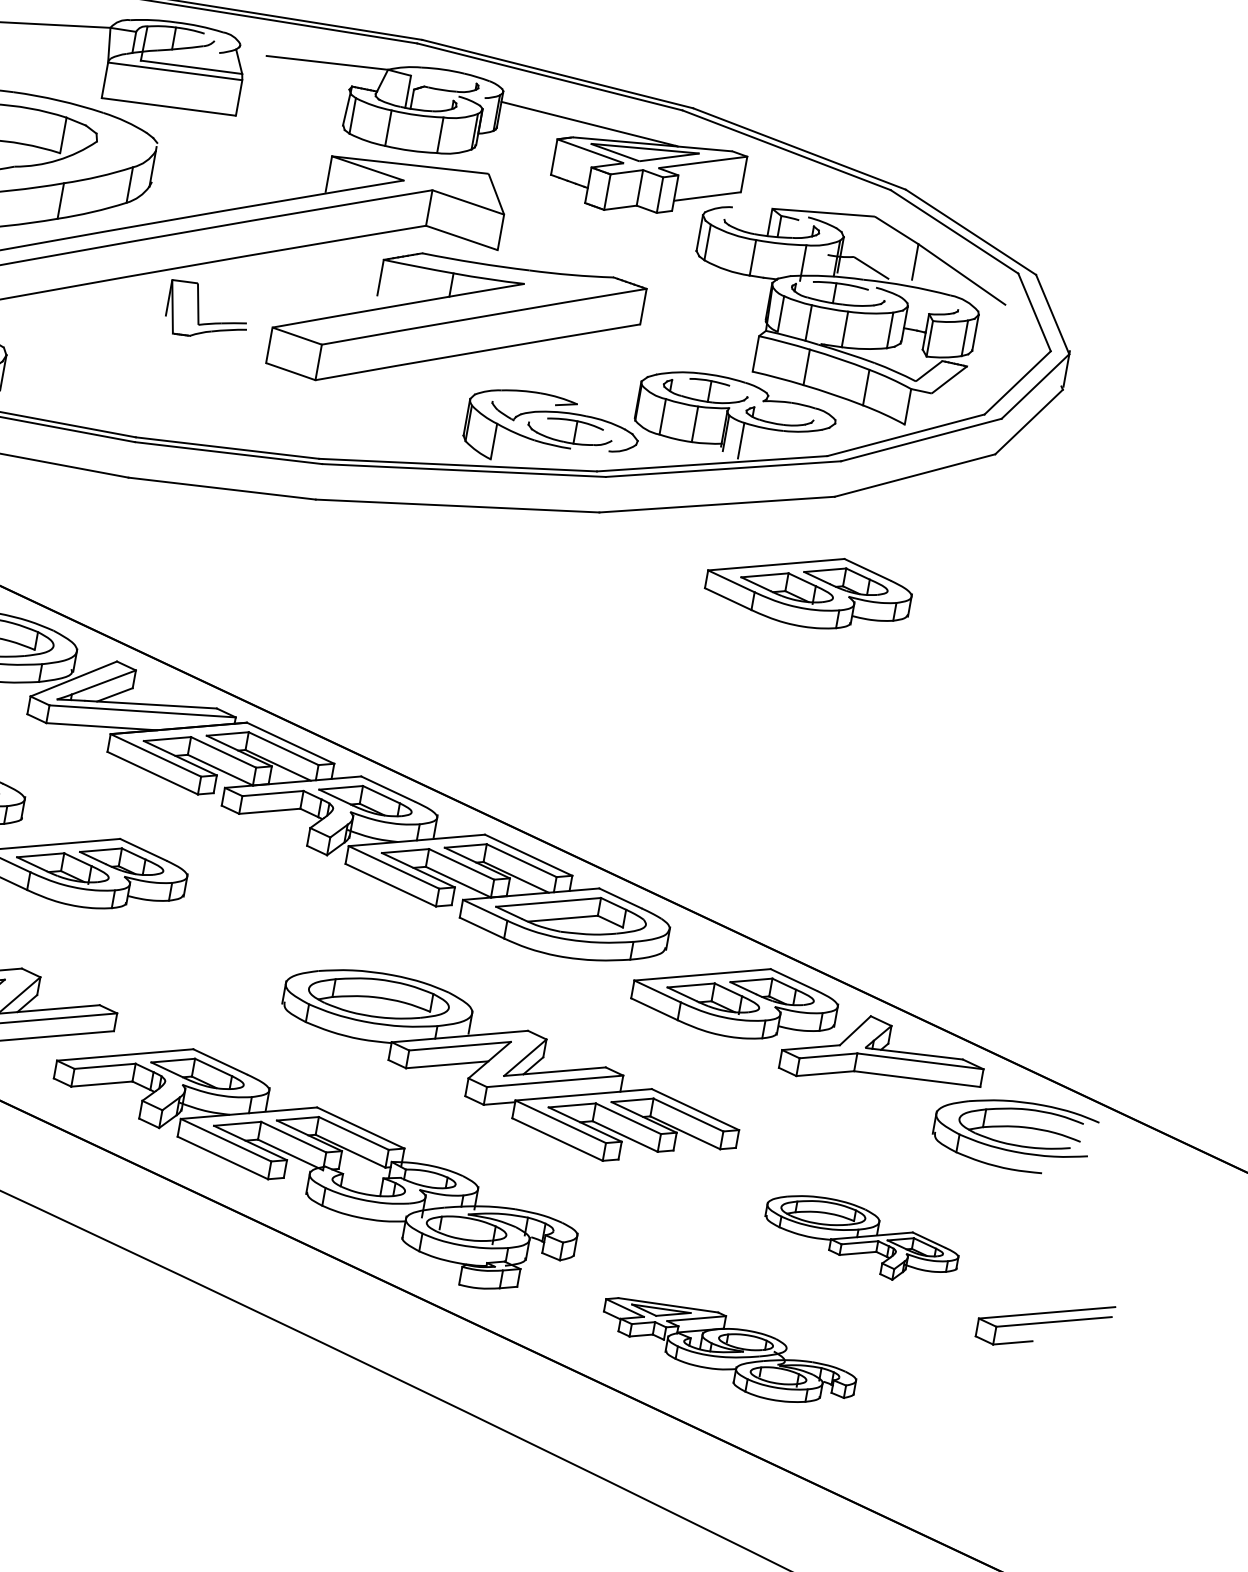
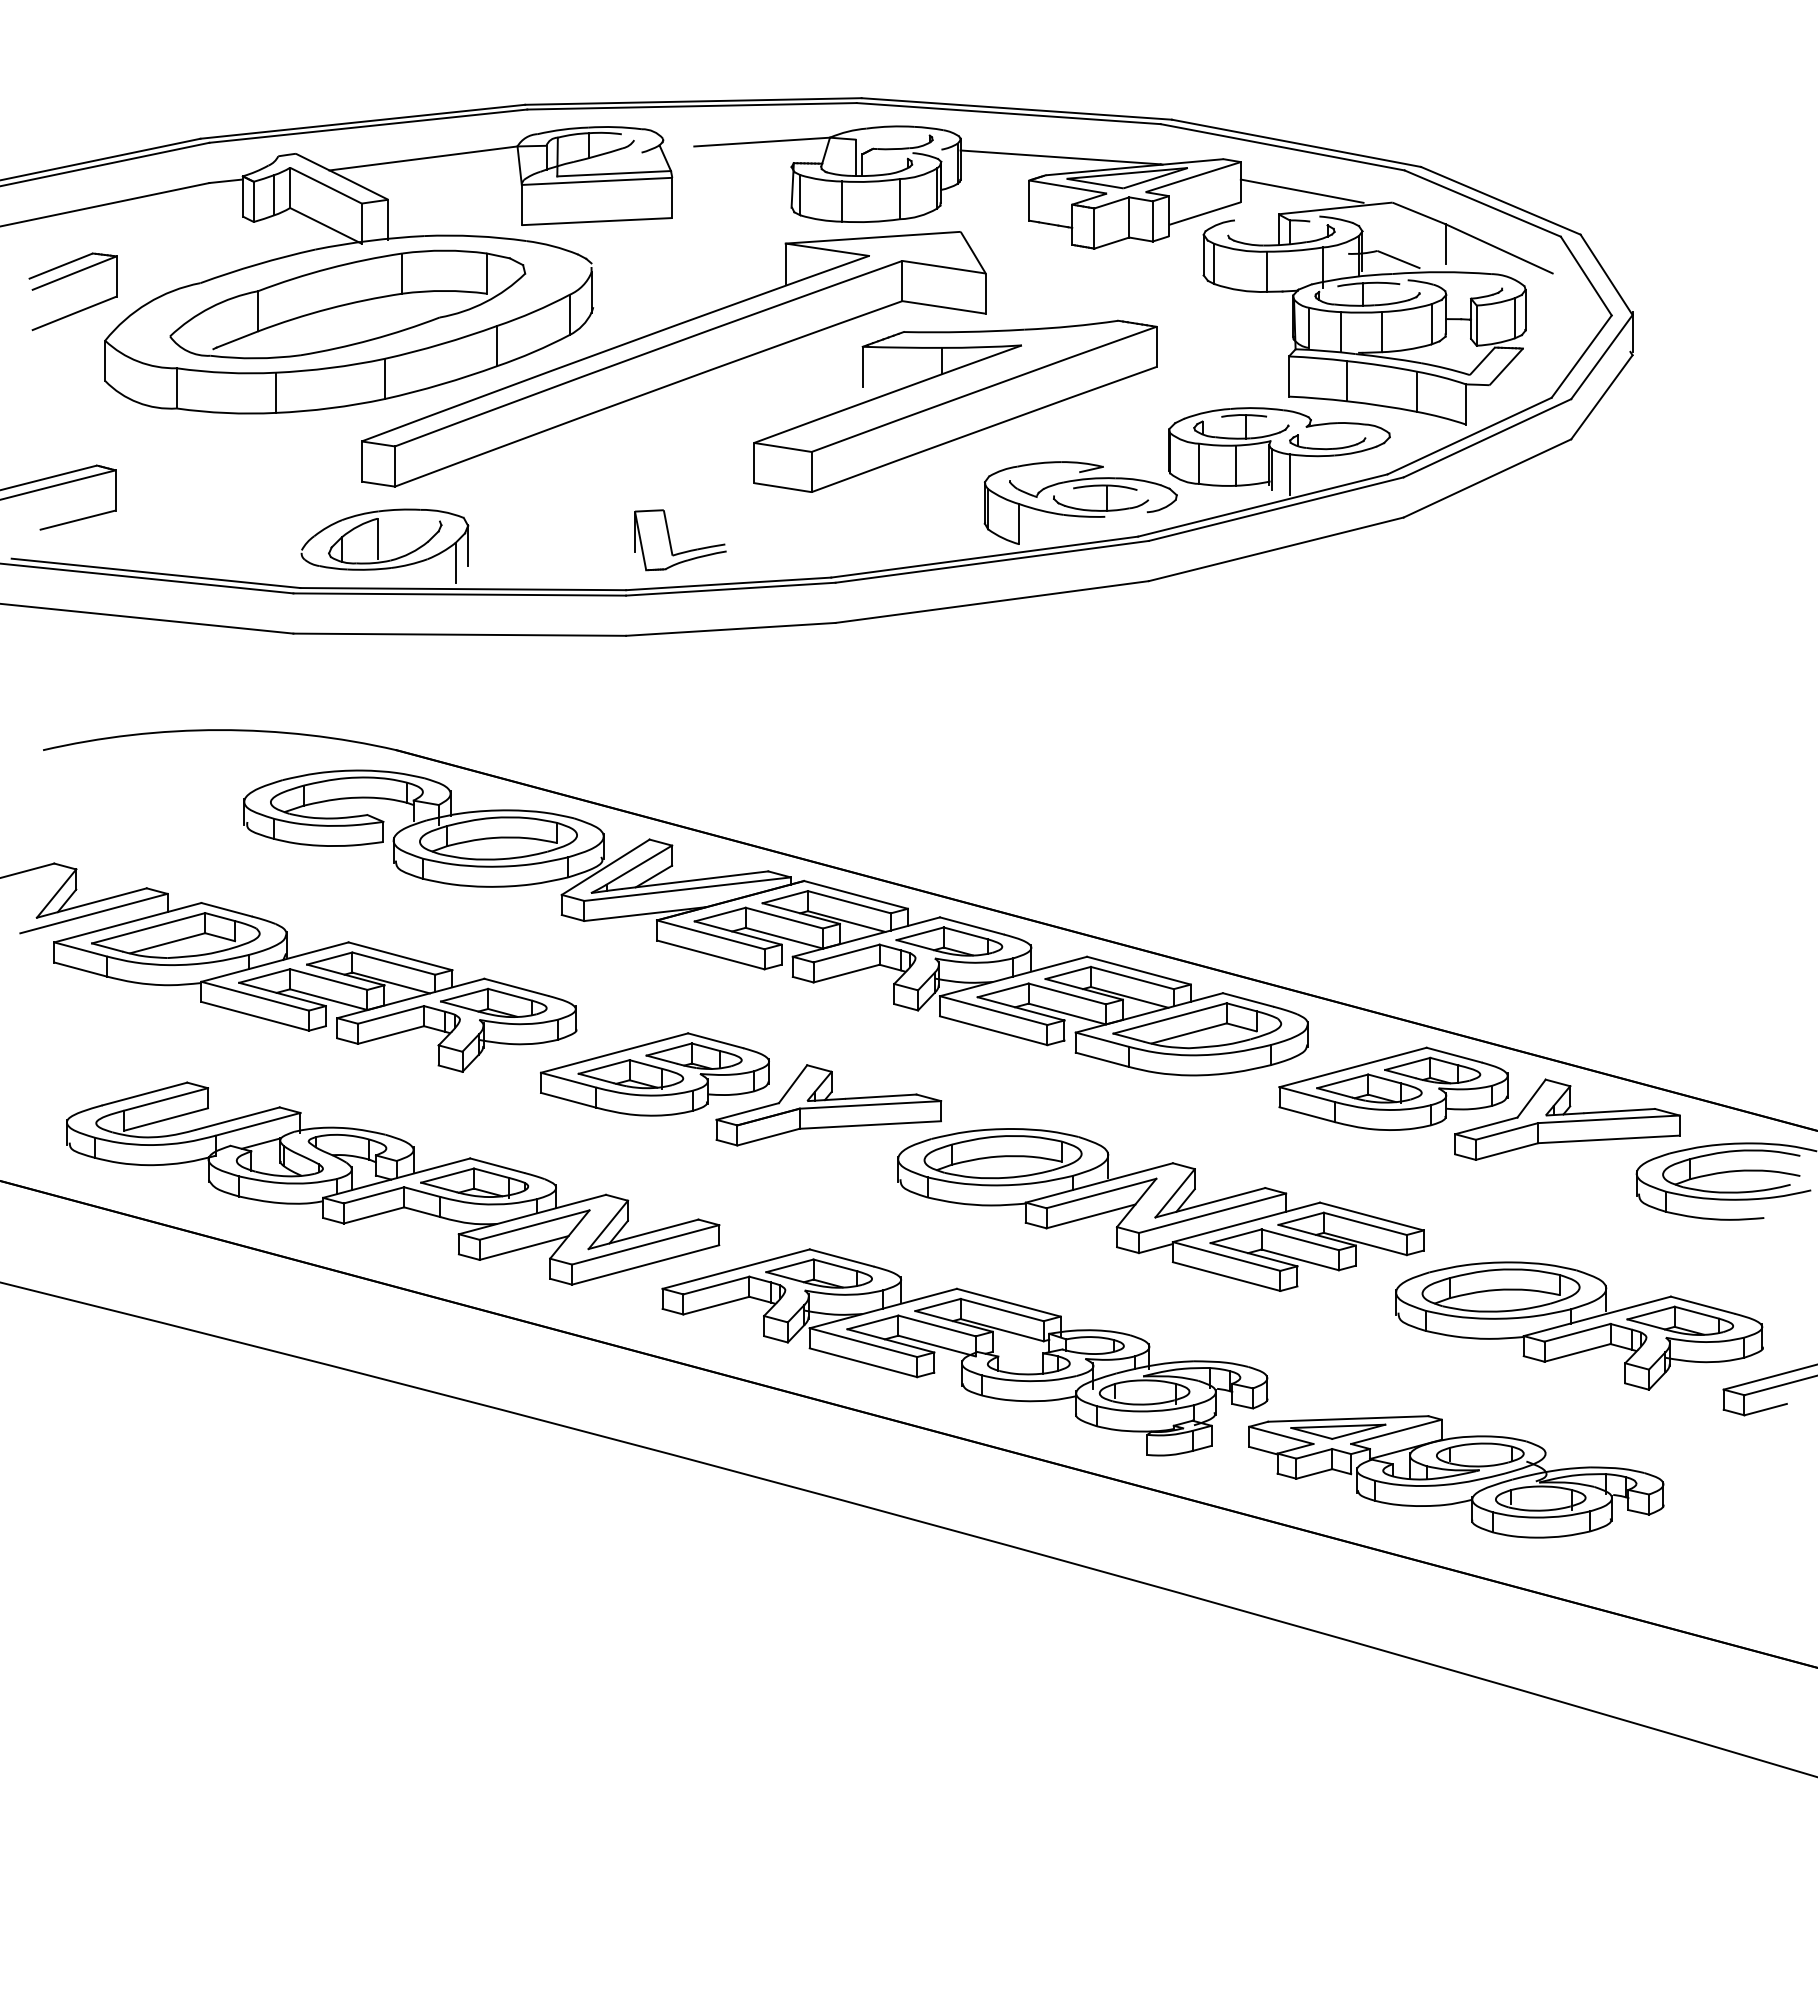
line: (796, 191) -> (1301, 190), added
part: (199, 314) -> (671, 543), moved
part: (808, 589) -> (1393, 624), removed
part: (232, 925) -> (828, 1105), added
part: (861, 1238) -> (1579, 1325), size x1.67
part: (728, 1352) -> (1456, 1476), size x1.43

